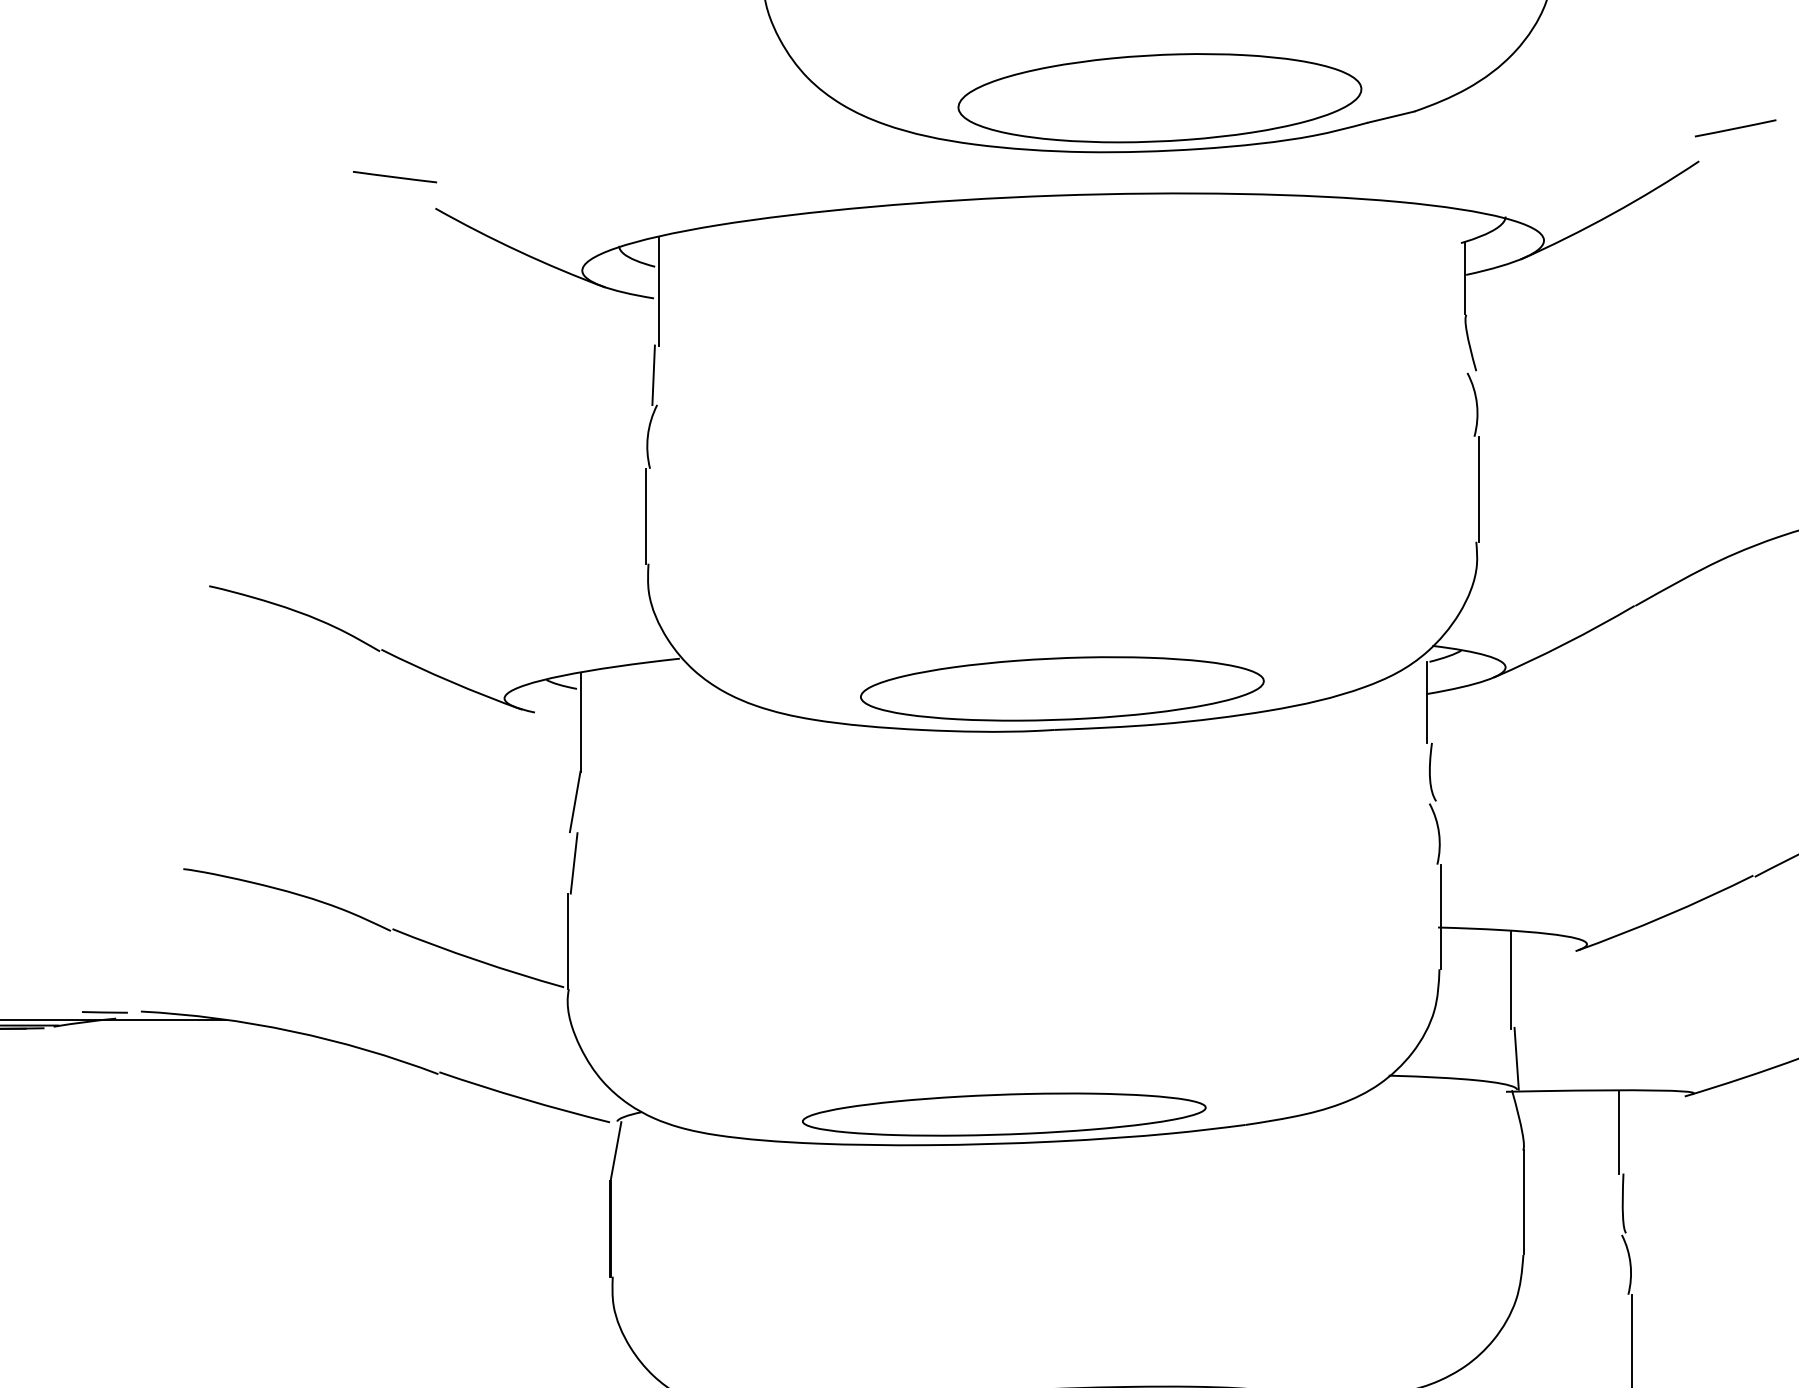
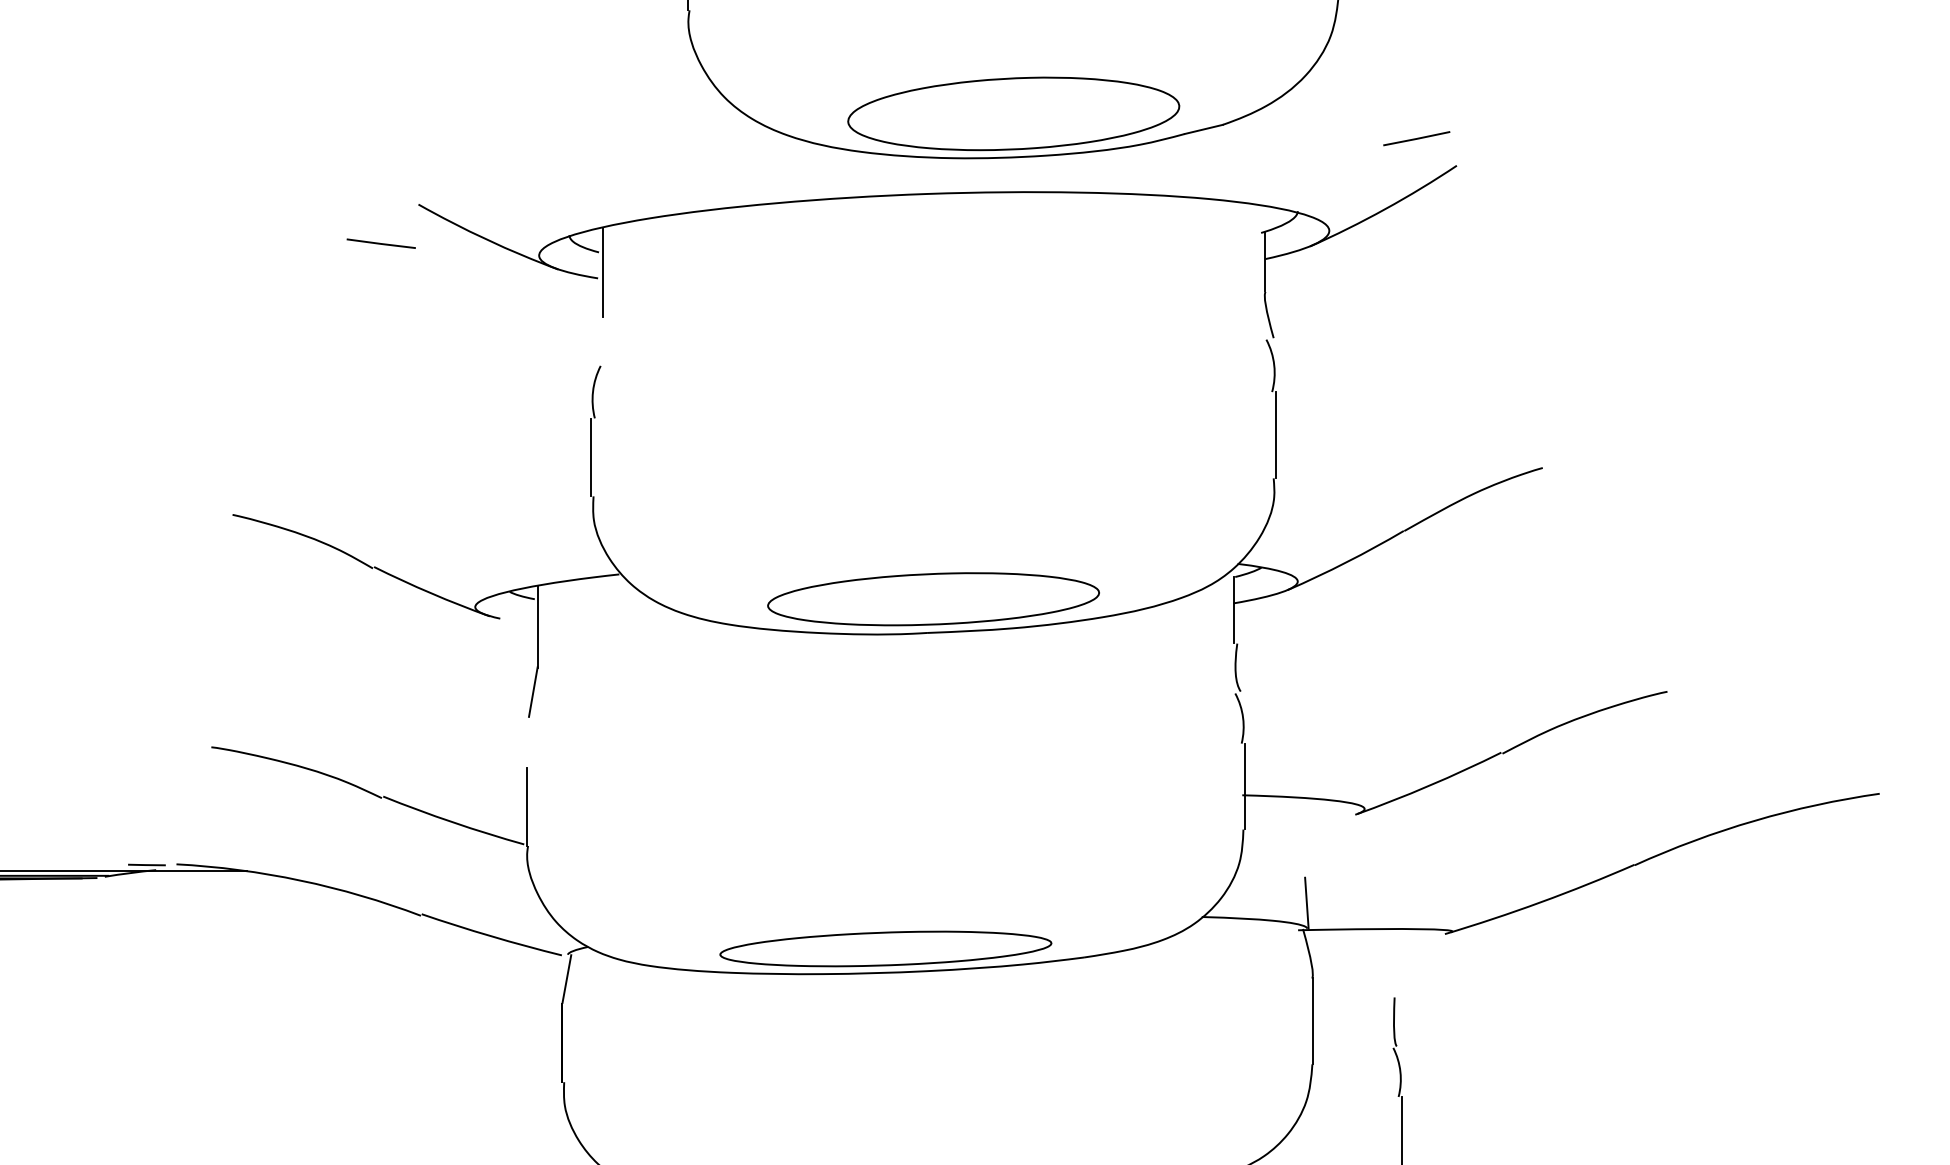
line: (1735, 128) -> (1416, 138), moved
line: (394, 176) -> (380, 243), moved
line: (653, 375) -> (597, 341), removed
line: (574, 863) -> (532, 742), removed
line: (1510, 980) -> (1301, 838), removed
line: (1618, 1132) -> (1390, 963), removed

